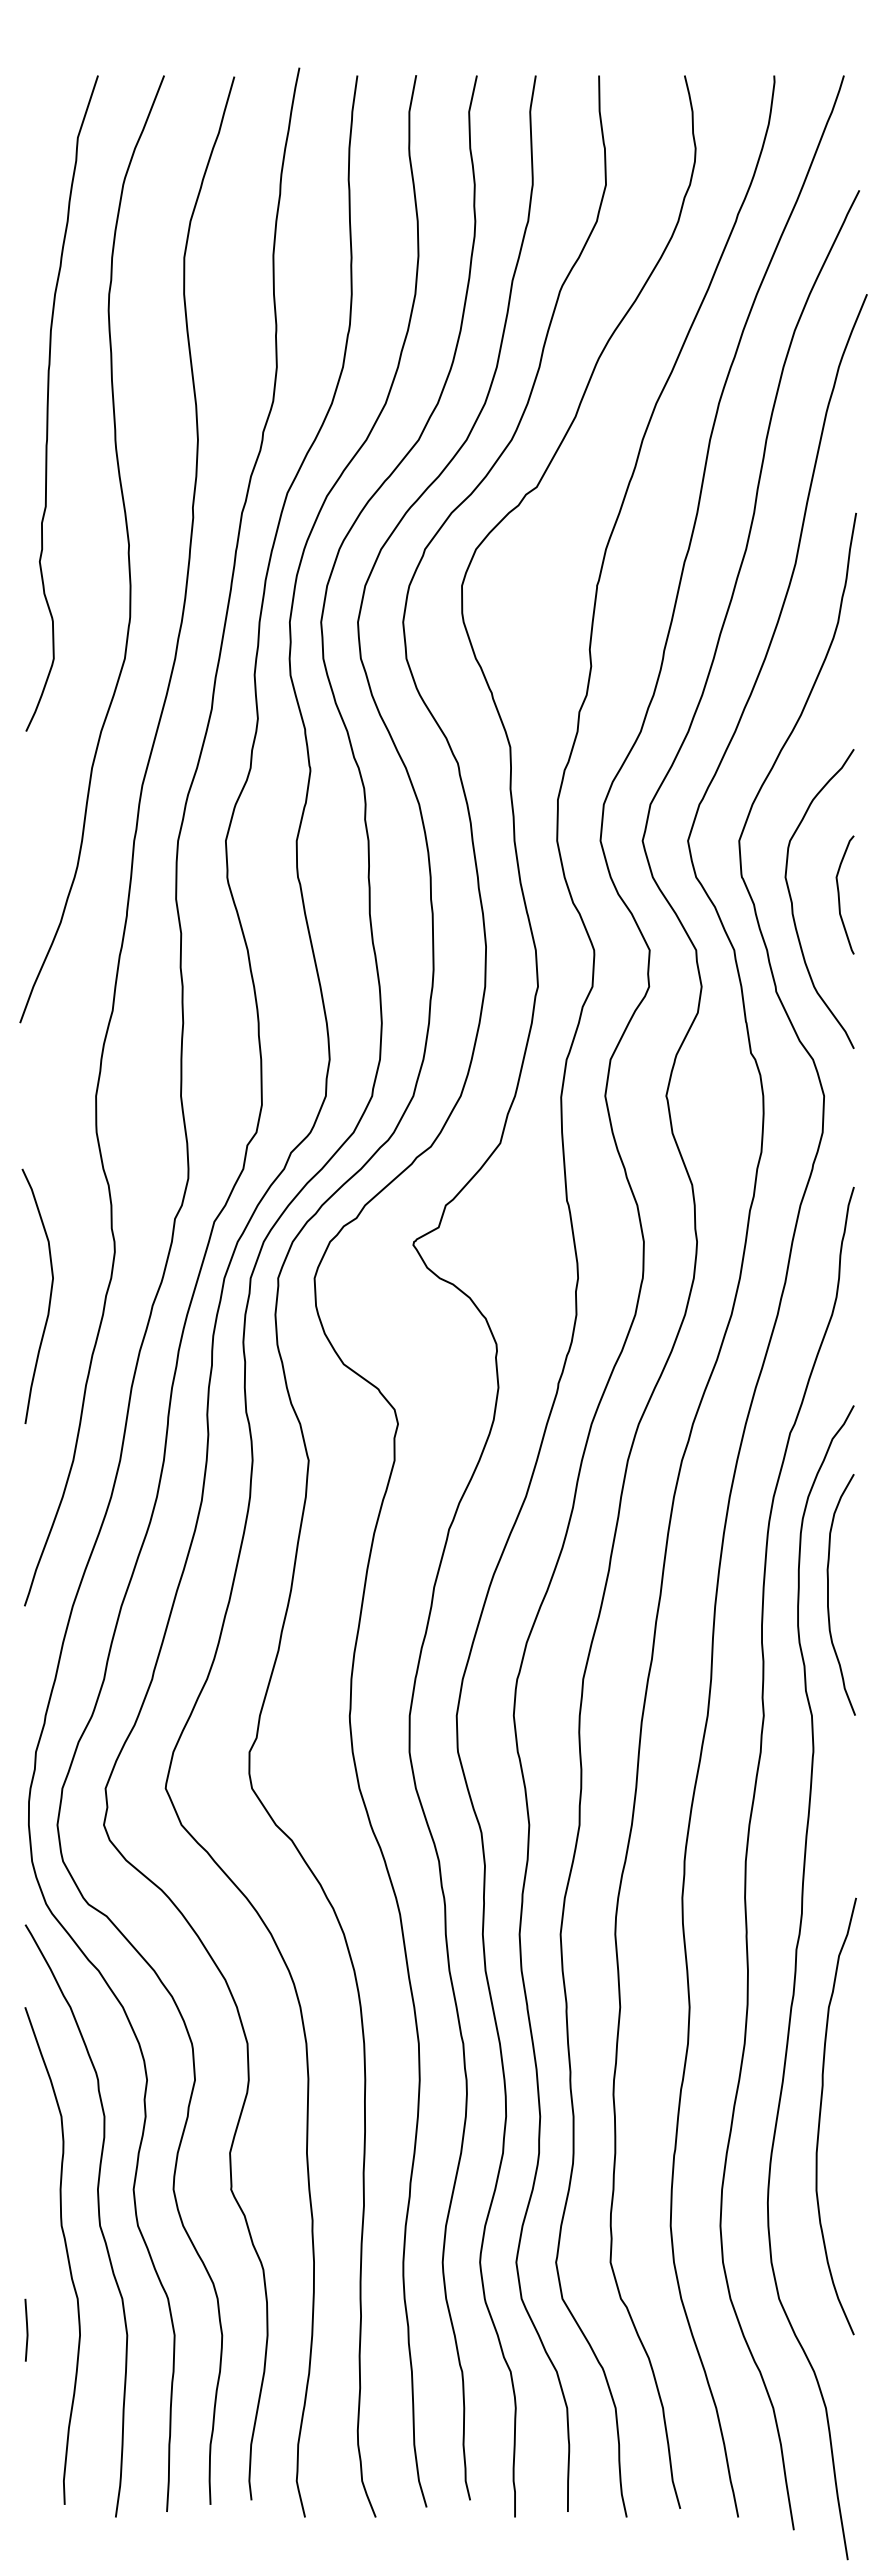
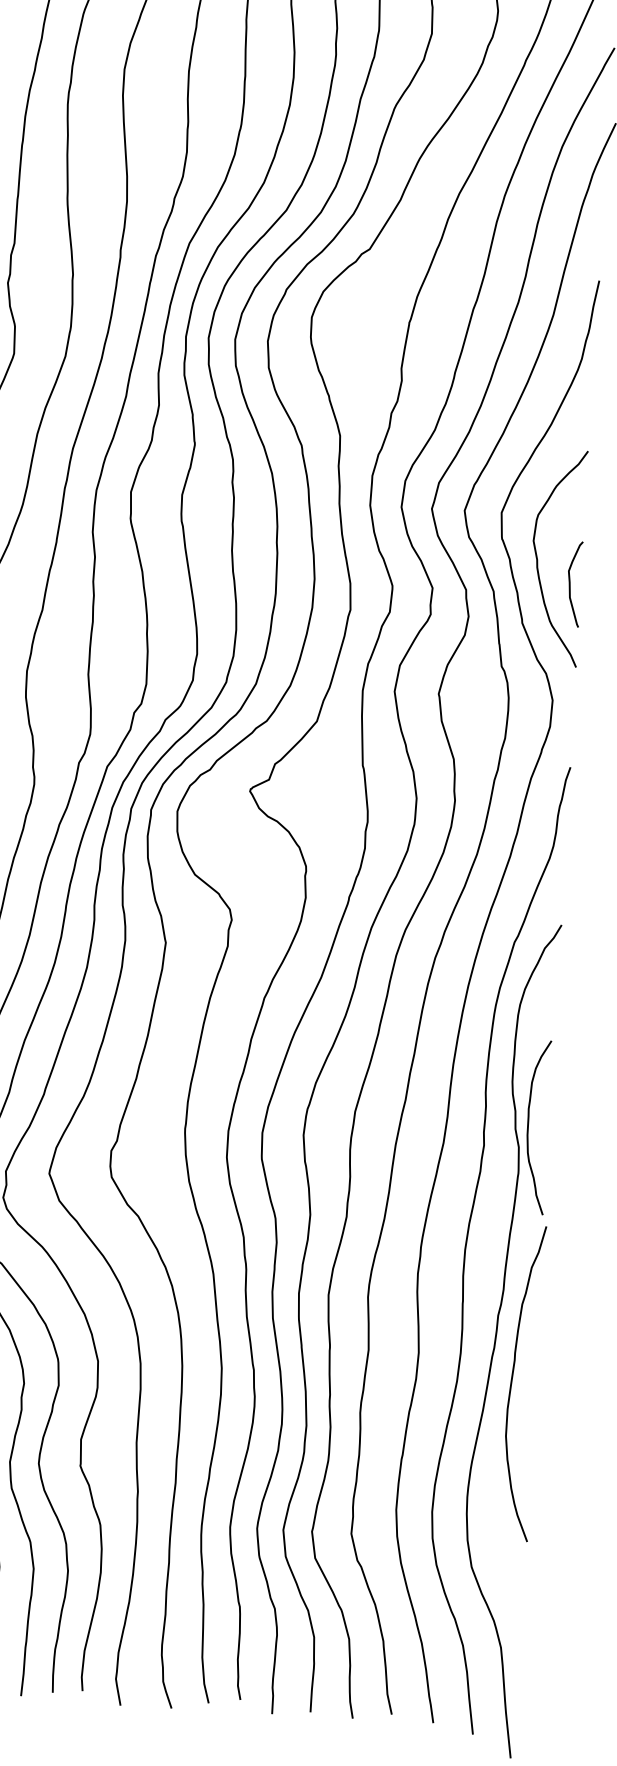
curve: (839, 894) -> (570, 583), moved
curve: (828, 1594) -> (528, 1126), moved
curve: (821, 2112) -> (512, 1379), moved

